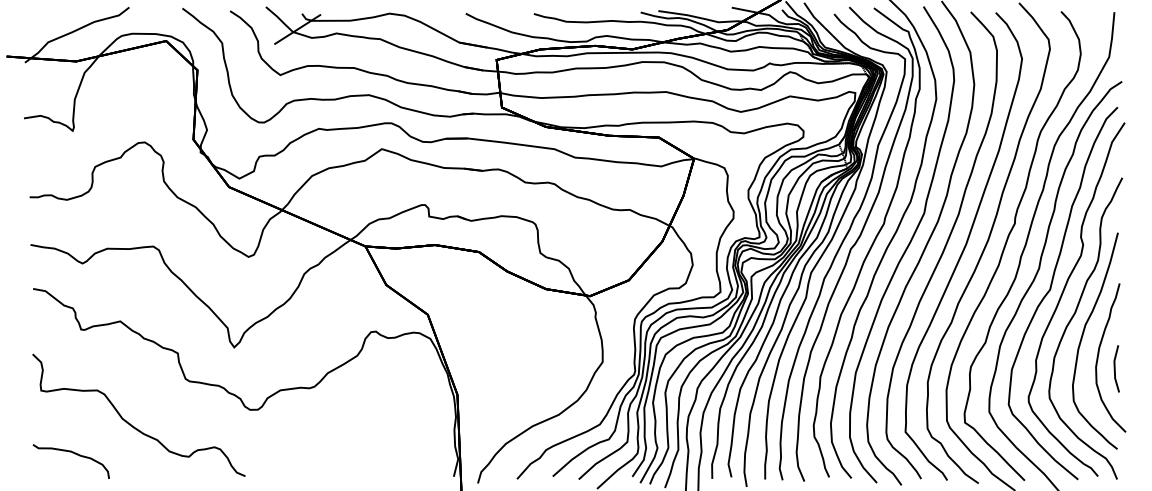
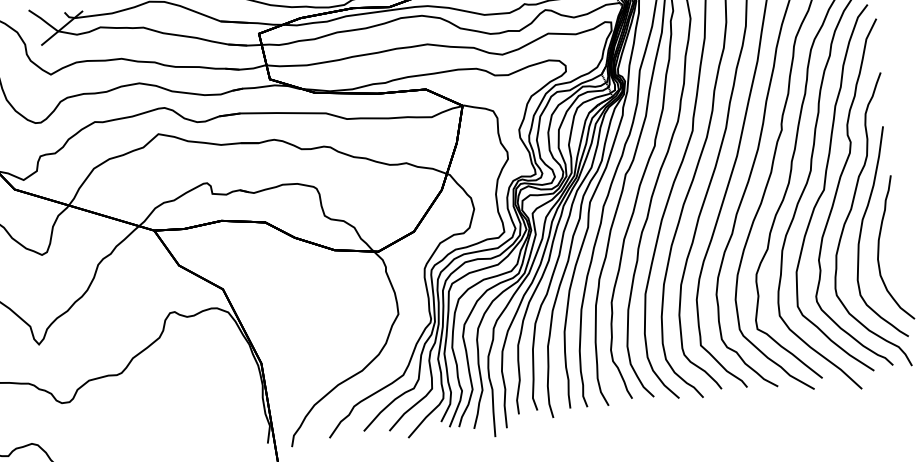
line: (1115, 368) -> (897, 258), removed

